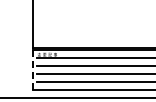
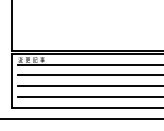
line: (32, 70) -> (11, 81), dashed -> solid

